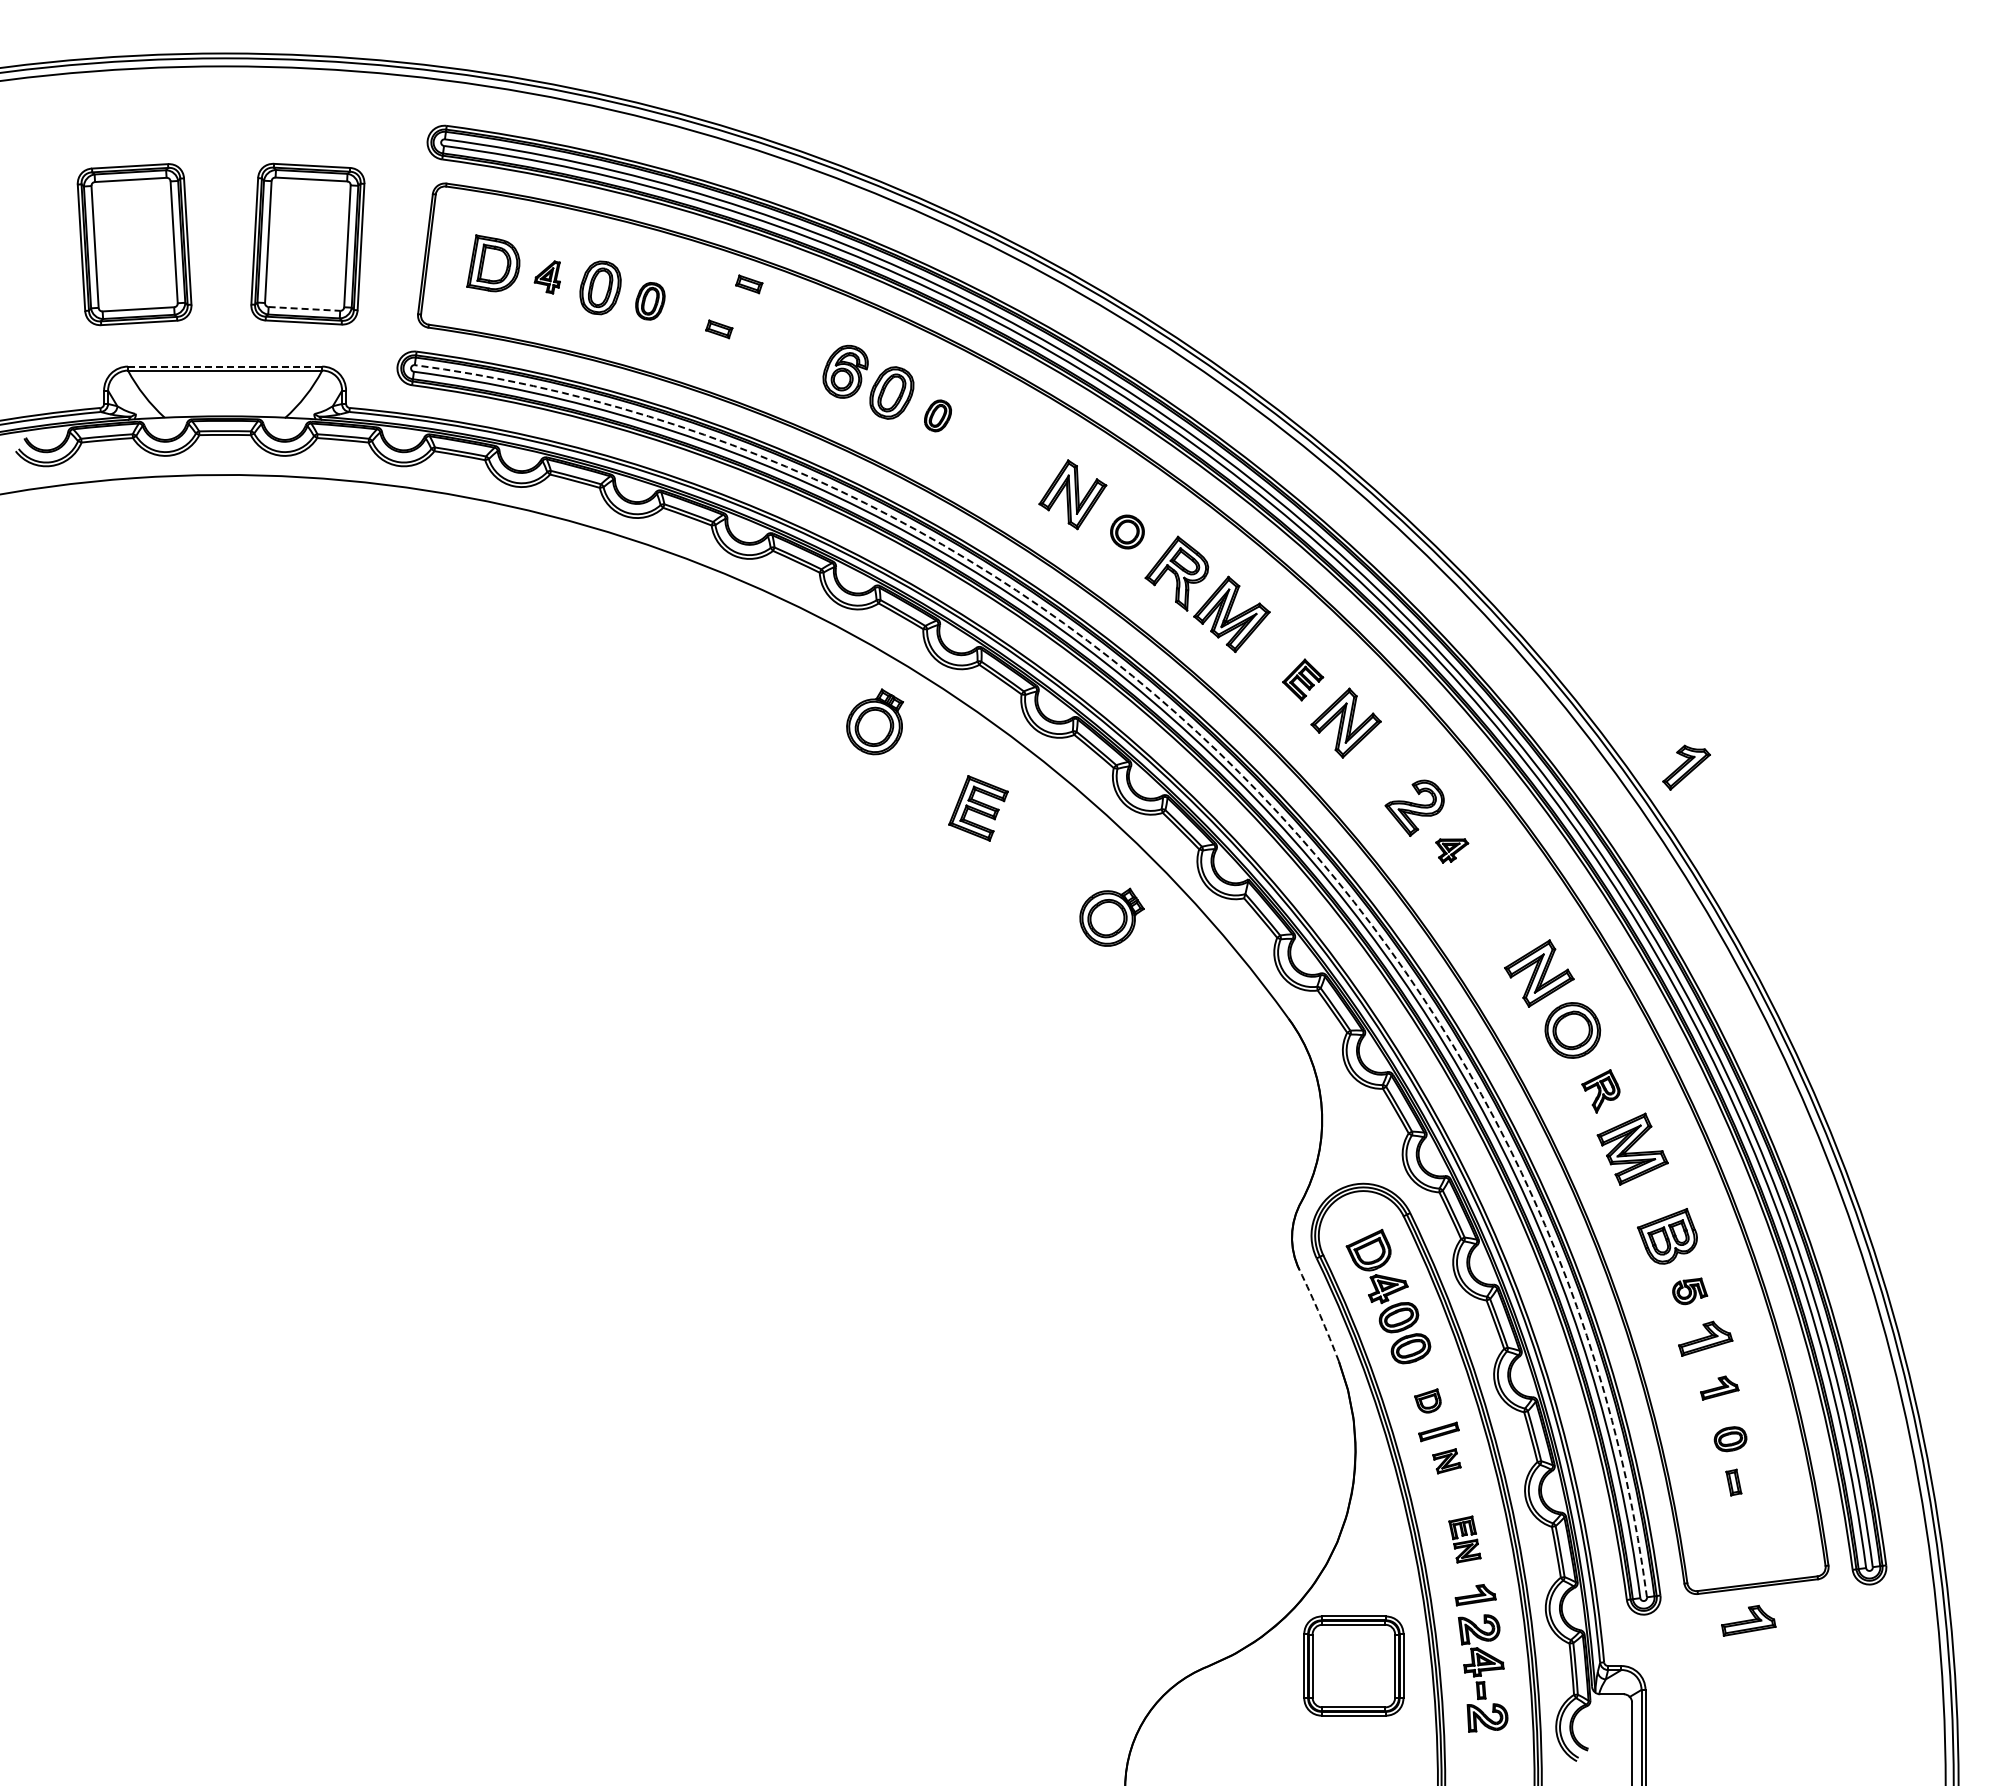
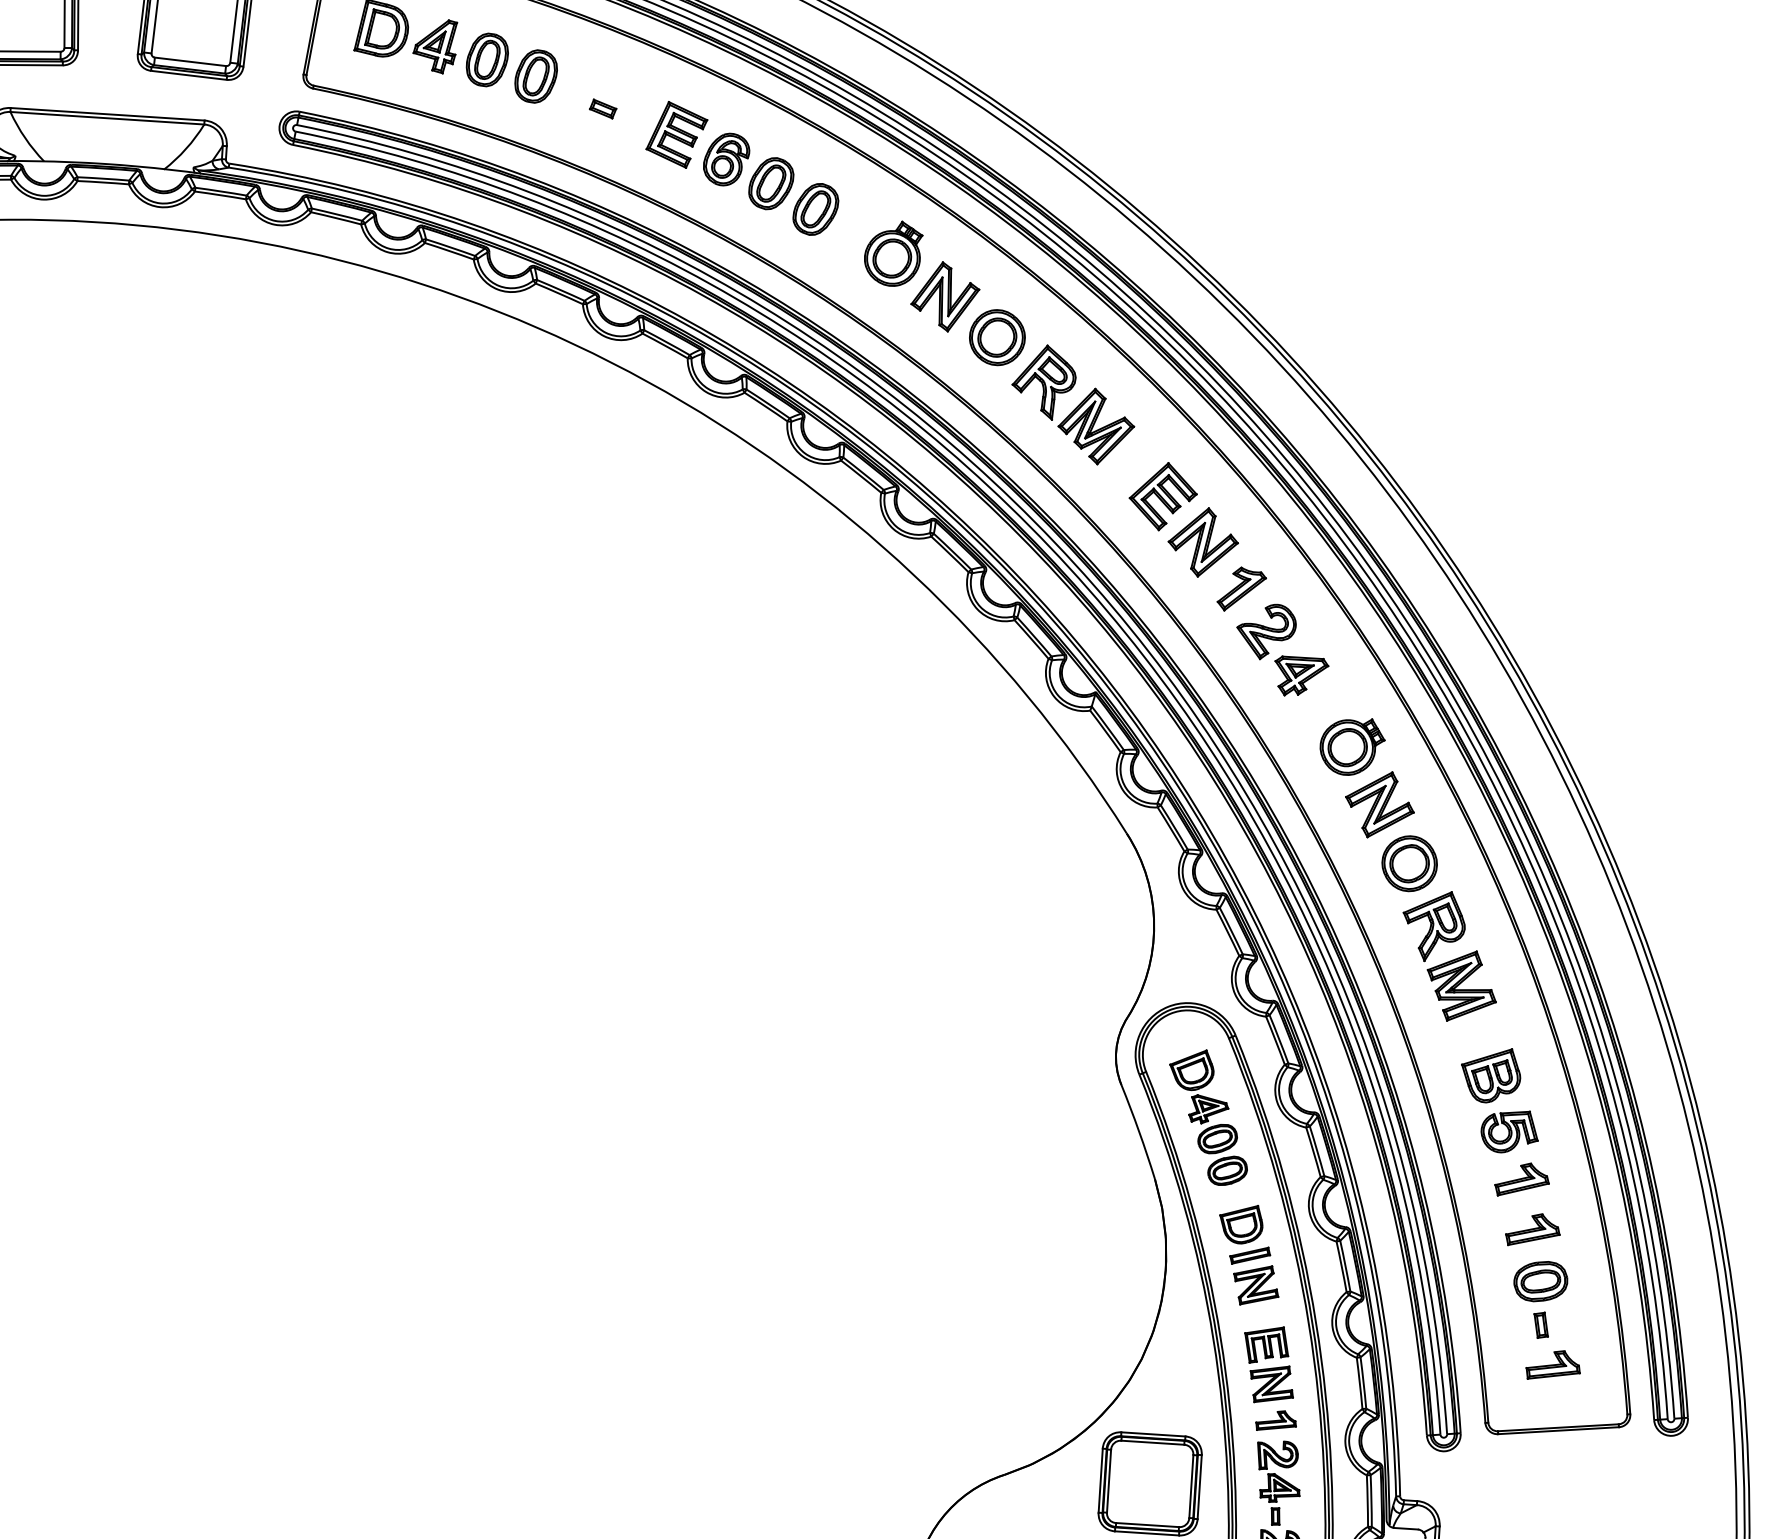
part: (547, 277) -> (435, 46), size x1.67
part: (749, 284) -> (636, 66), removed
part: (650, 301) -> (536, 76), size x1.43
line: (304, 308) -> (190, 61), dashed -> solid
line: (225, 366) -> (108, 114), dashed -> solid
part: (937, 415) -> (815, 209), size x1.67
part: (1127, 531) -> (997, 337), size x1.67
part: (1302, 679) -> (1162, 496), size x1.67
part: (874, 721) -> (892, 253), moved
part: (1686, 767) -> (1241, 589), moved
arc: (1239, 772) -> (1093, 584), dashed -> solid
part: (978, 808) -> (676, 134), moved
part: (1451, 850) -> (1300, 676), size x1.67
part: (1111, 916) -> (1351, 745), moved
part: (1600, 1091) -> (1433, 926), size x1.67
part: (1689, 1291) -> (1509, 1131), size x1.67
arc: (1320, 1315) -> (1139, 1131), dashed -> solid
part: (1719, 1387) -> (1533, 1229), size x1.43
part: (1427, 1400) -> (1240, 1223), size x1.67
part: (1730, 1439) -> (1540, 1282), size x1.67
part: (1446, 1461) -> (1255, 1285), size x1.67
part: (1464, 1539) -> (1268, 1364), size x1.67
part: (1748, 1620) -> (1553, 1365), moved

